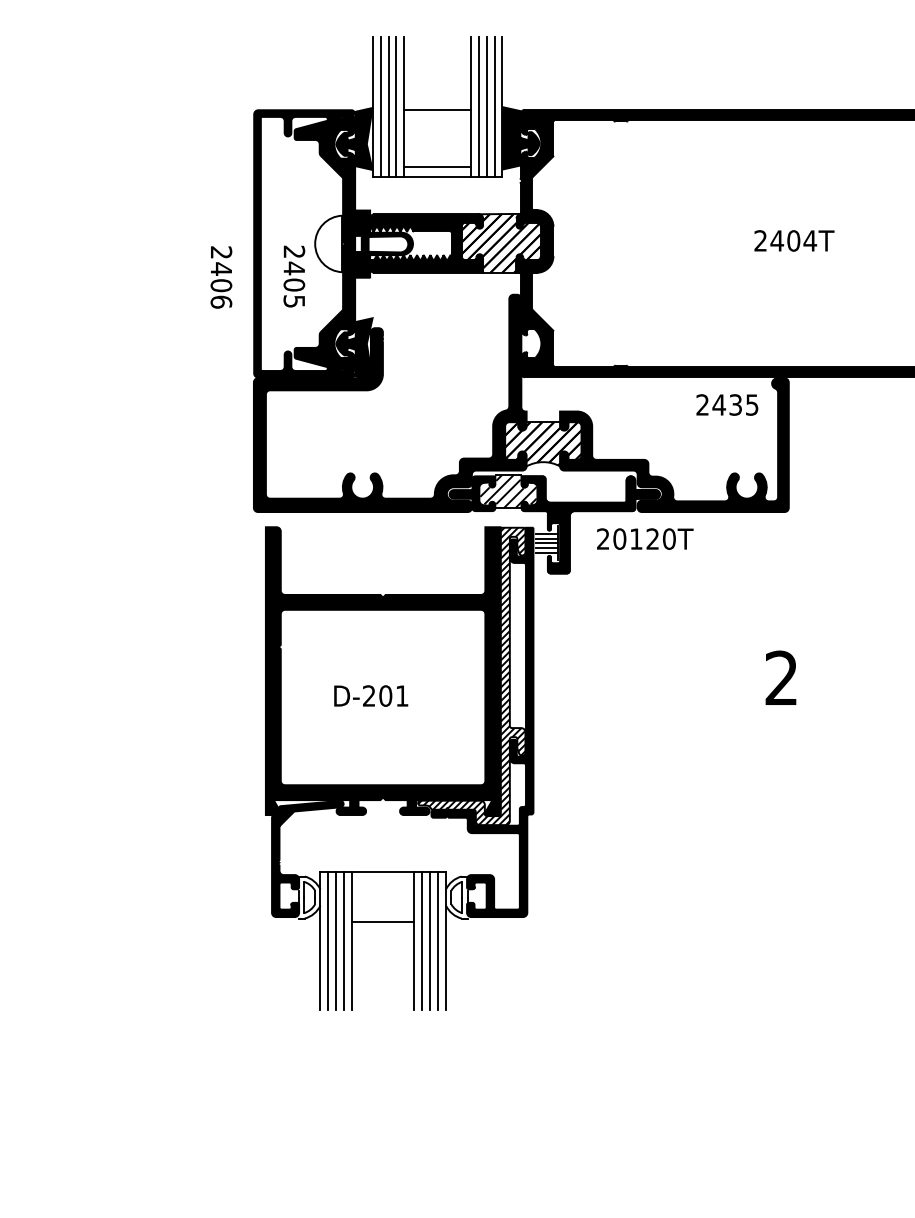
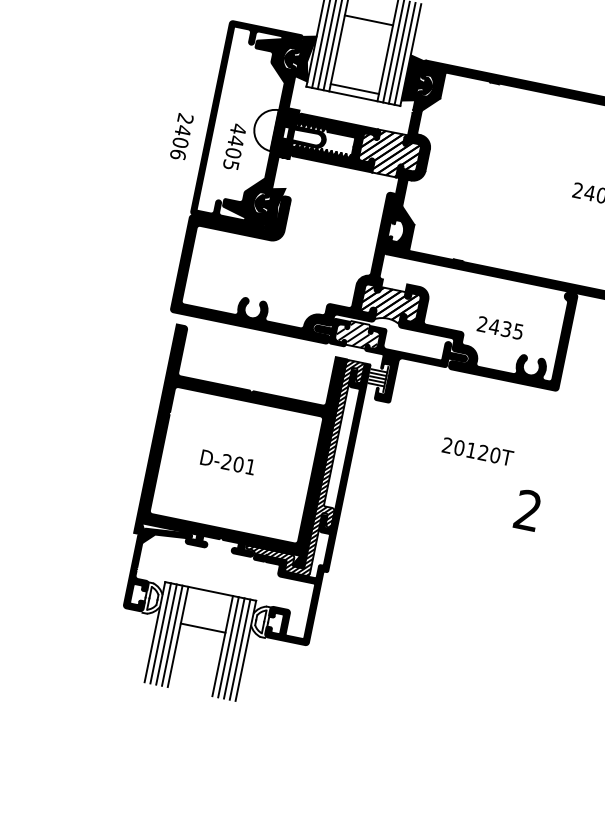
line: (437, 110) -> (368, 20), moved
text: (294, 251) -> (238, 128), 2405 -> 4405
text: (727, 404) -> (500, 327), moved
fill: (590, 524) -> (412, 370), removed
text: (645, 538) -> (478, 451), moved

